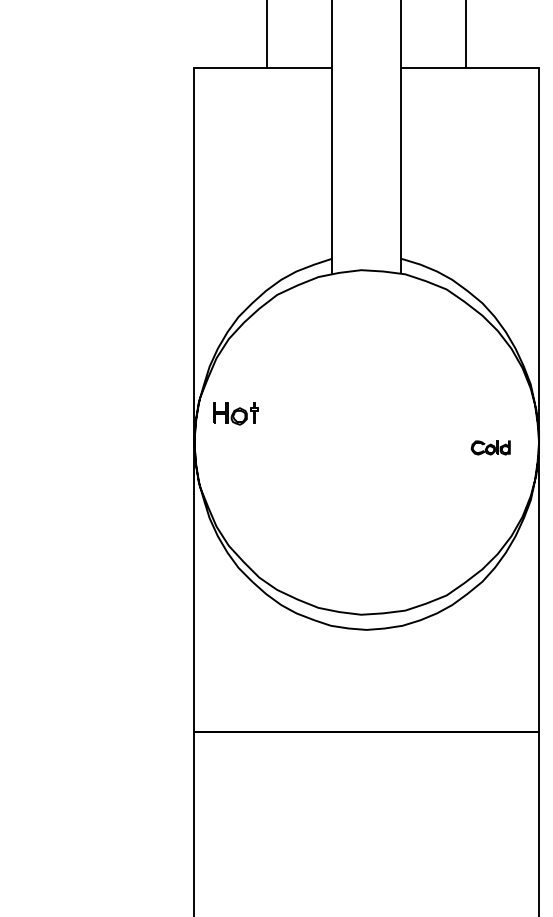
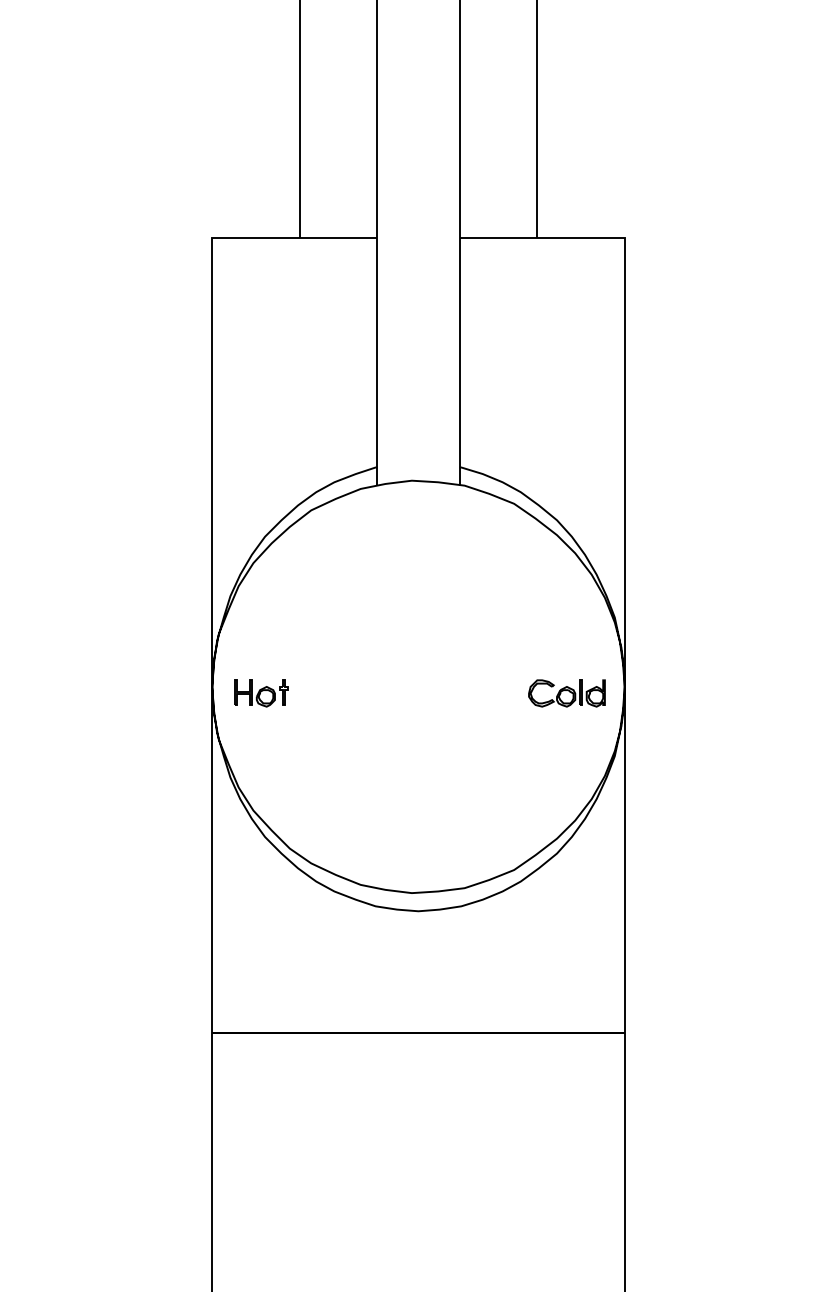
part: (235, 413) -> (261, 693), moved
part: (490, 447) -> (566, 693), size x1.67

